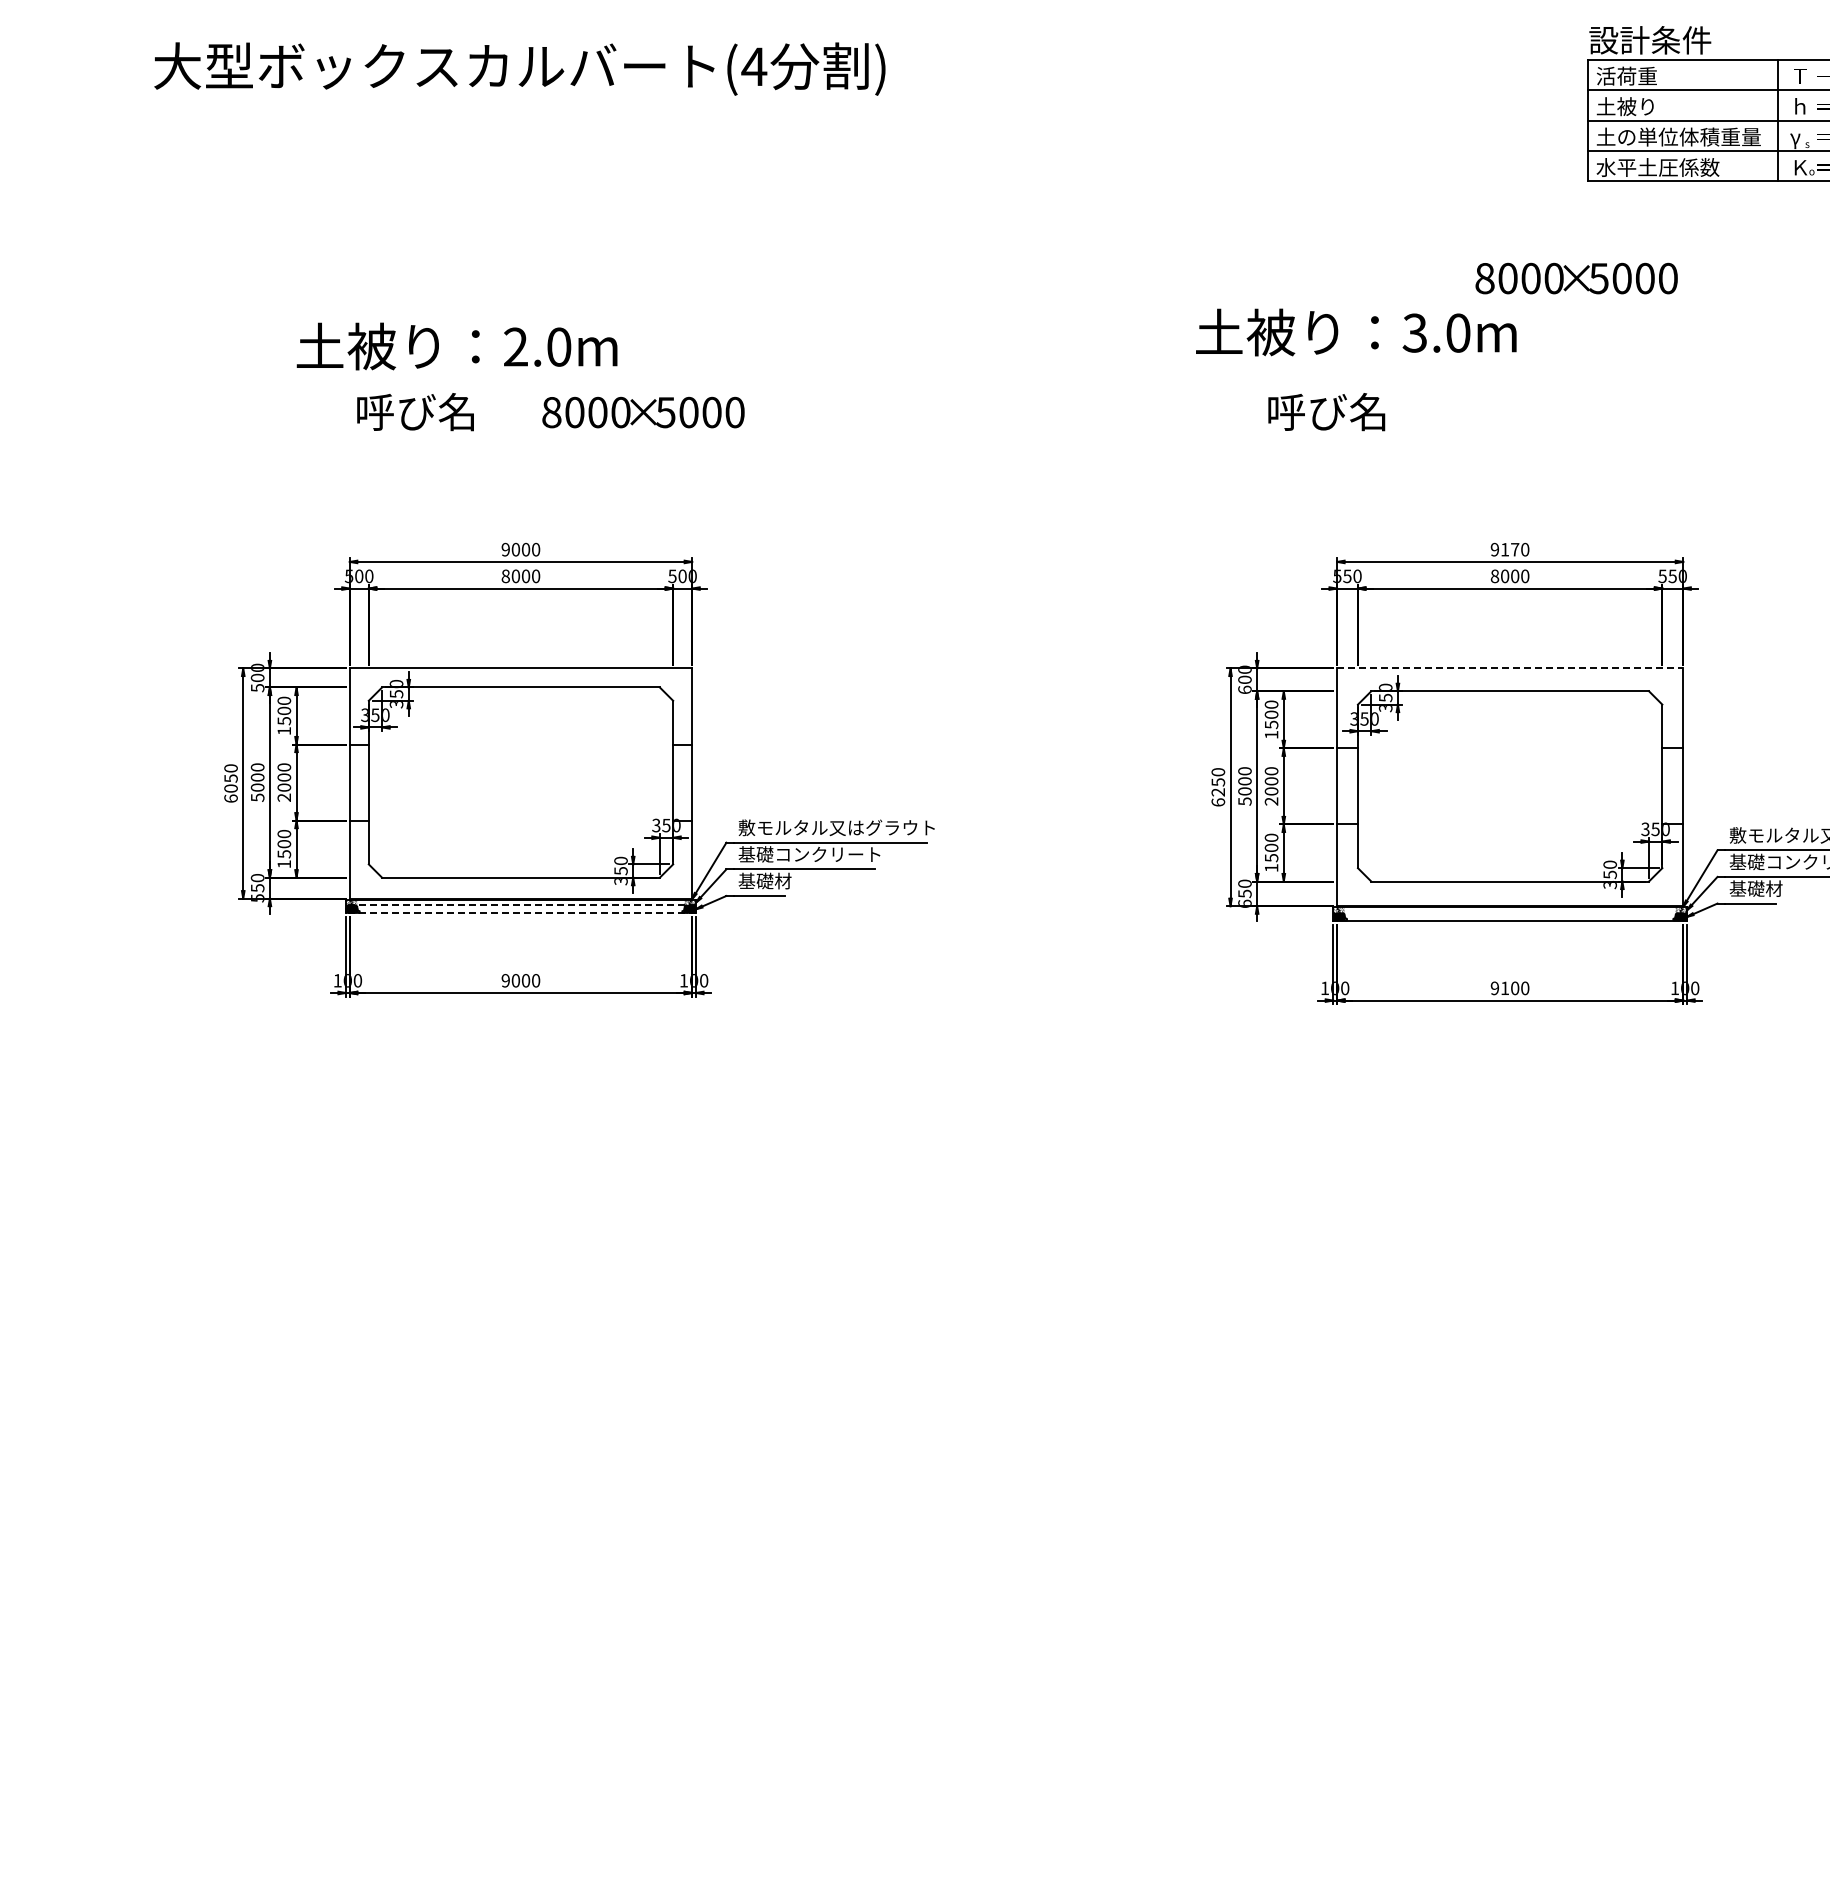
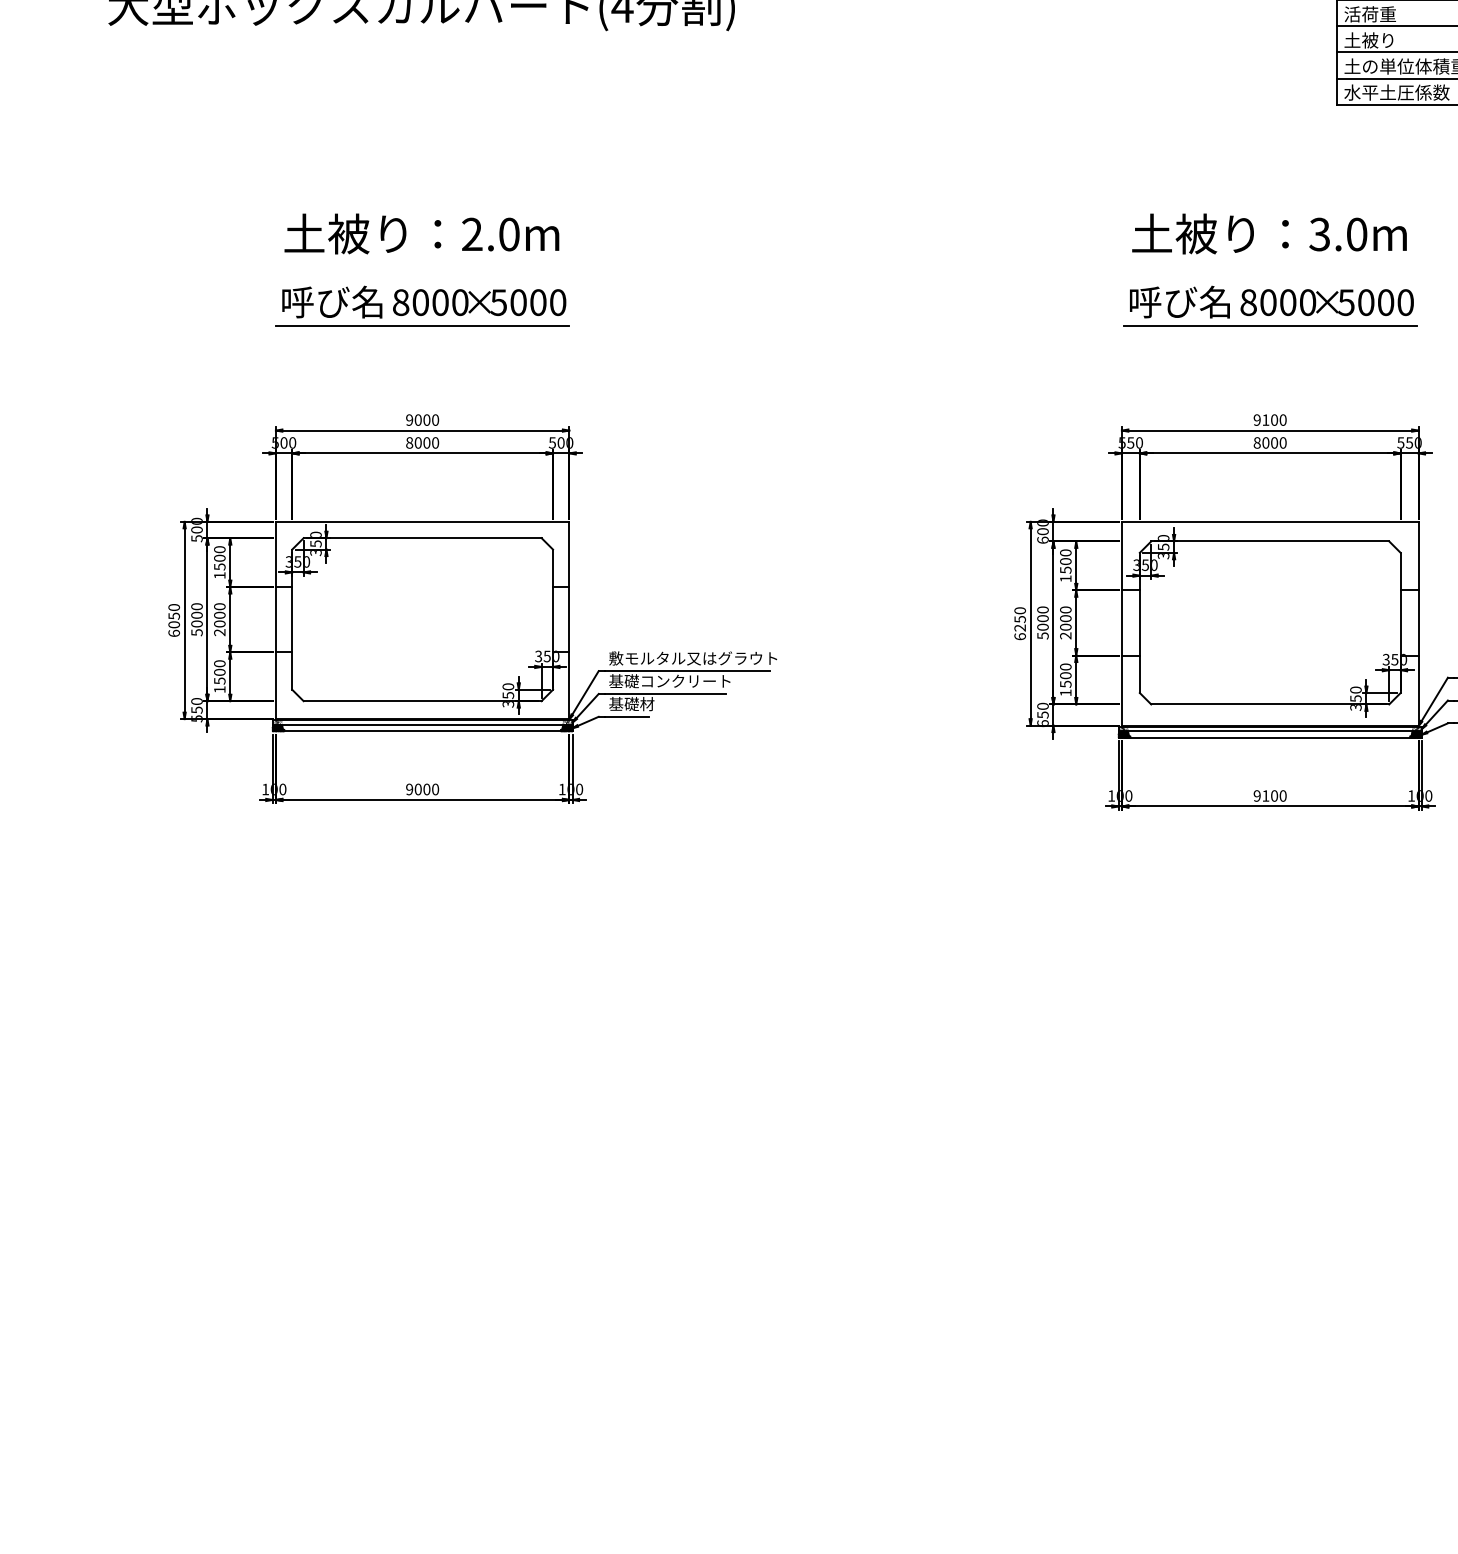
text: (1576, 278) -> (1327, 302), moved
text: (1356, 332) -> (1269, 233), moved
text: (456, 346) -> (421, 233), moved
text: (643, 412) -> (479, 302), moved
text: (1326, 412) -> (1179, 302), moved
line: (520, 440) -> (422, 326), added
line: (1509, 440) -> (1269, 326), added
text: (1515, 549) -> (1274, 419), 9170 -> 9100
line: (1510, 668) -> (1270, 521), dashed -> solid
line: (520, 905) -> (422, 724), dashed -> solid
line: (520, 913) -> (422, 731), dashed -> solid
line: (1510, 913) -> (1270, 731), added

